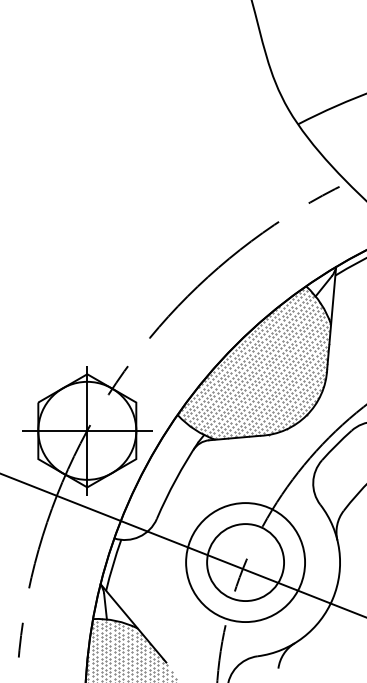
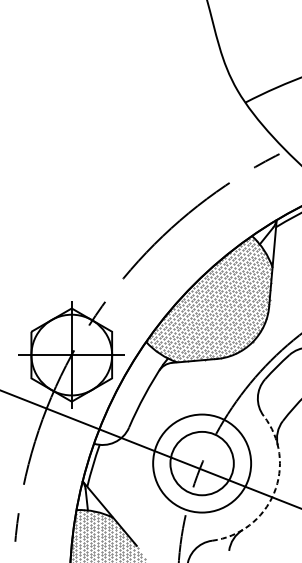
arc: (332, 598) -> (273, 493), solid -> dashed

